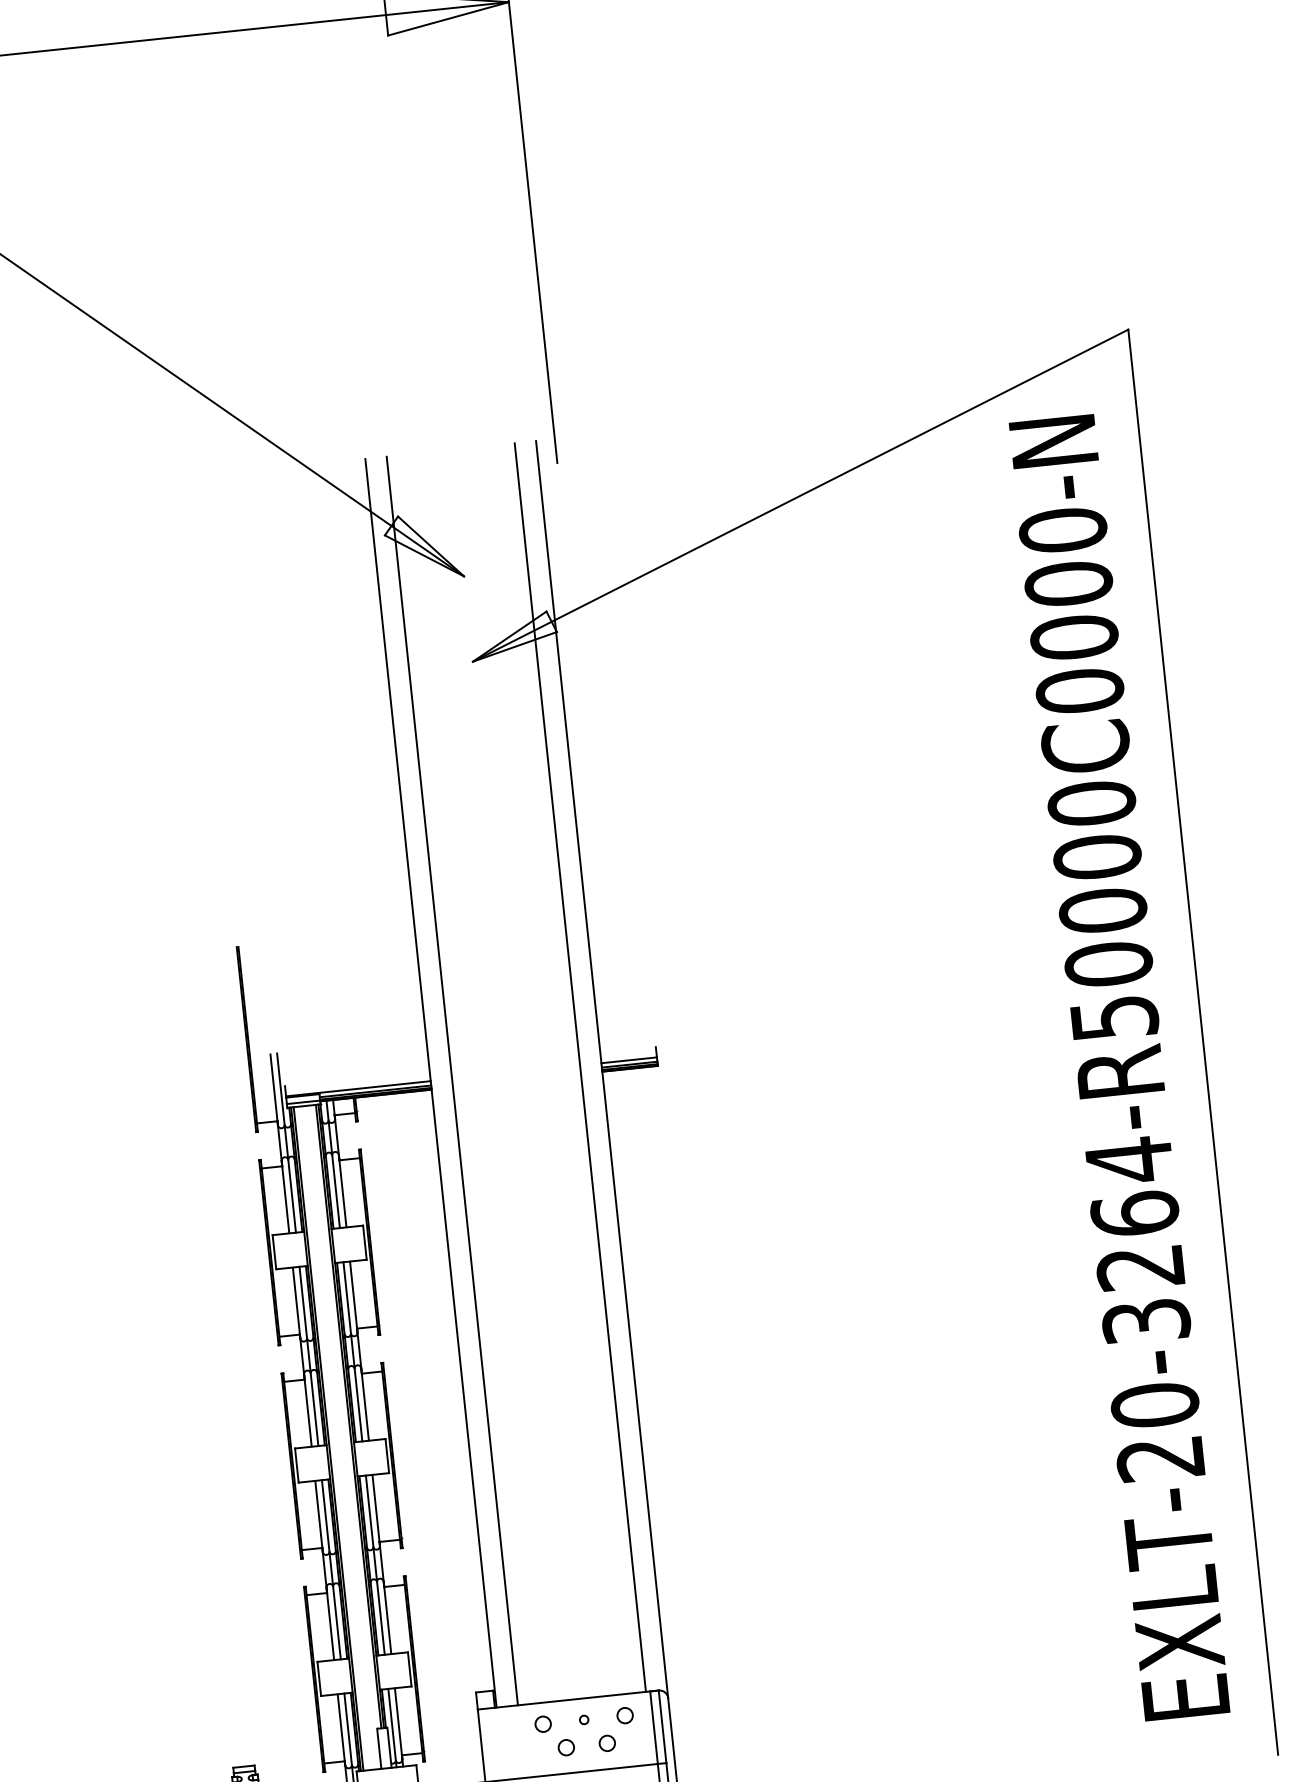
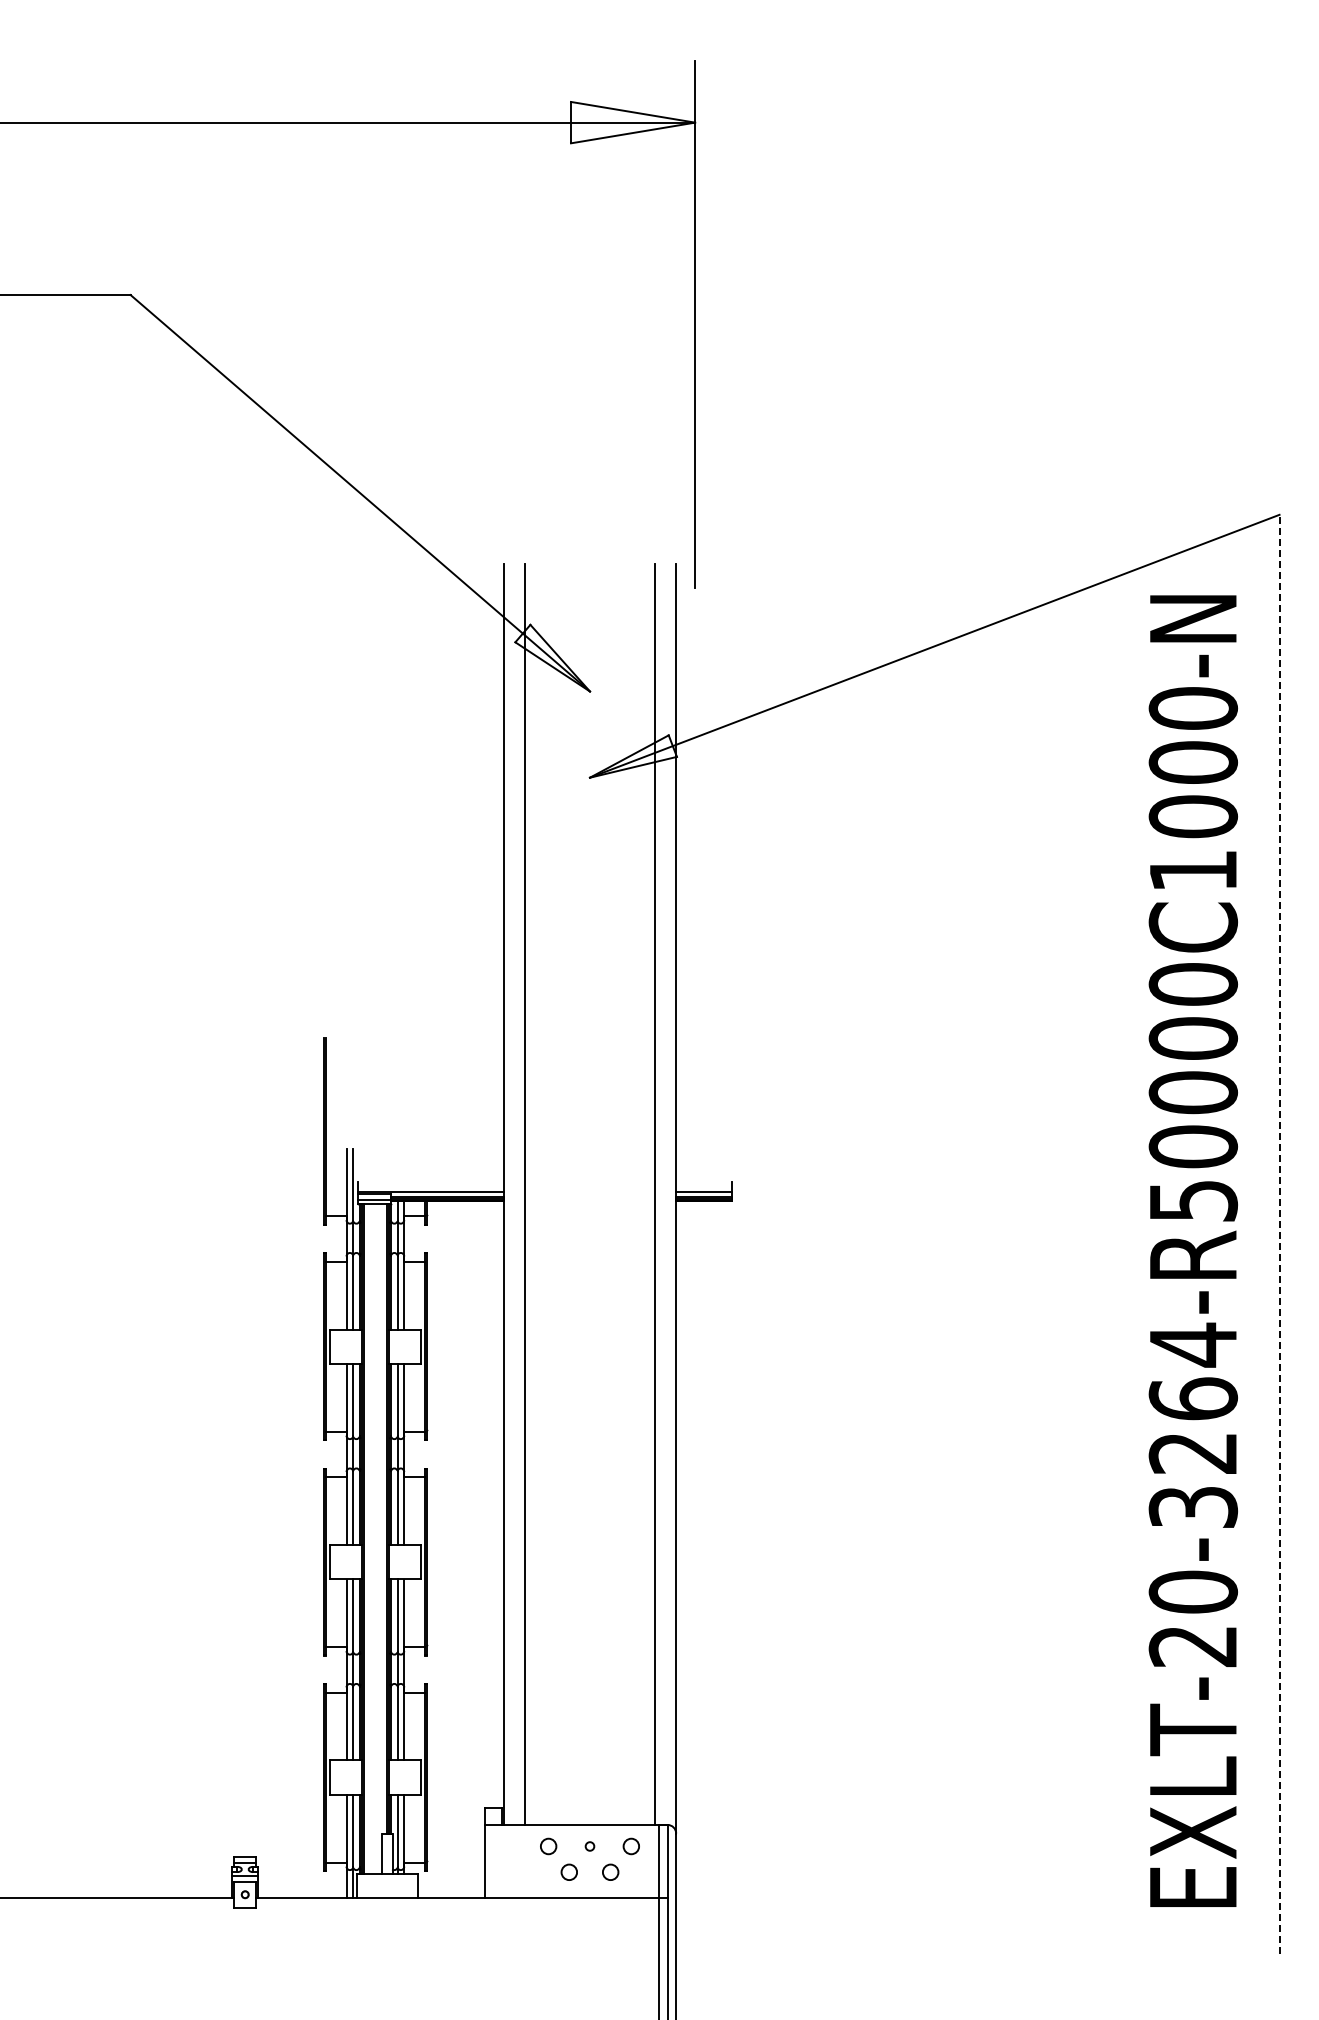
text: (1080, 690) -> (1193, 870), EXLT-20-3264-R50000C0000-N -> EXLT-20-3264-R50000C1000-N
line: (1203, 1042) -> (1279, 1234), solid -> dashed

